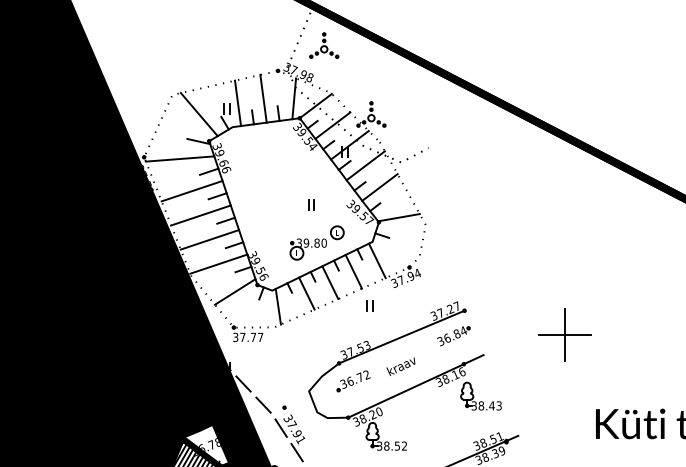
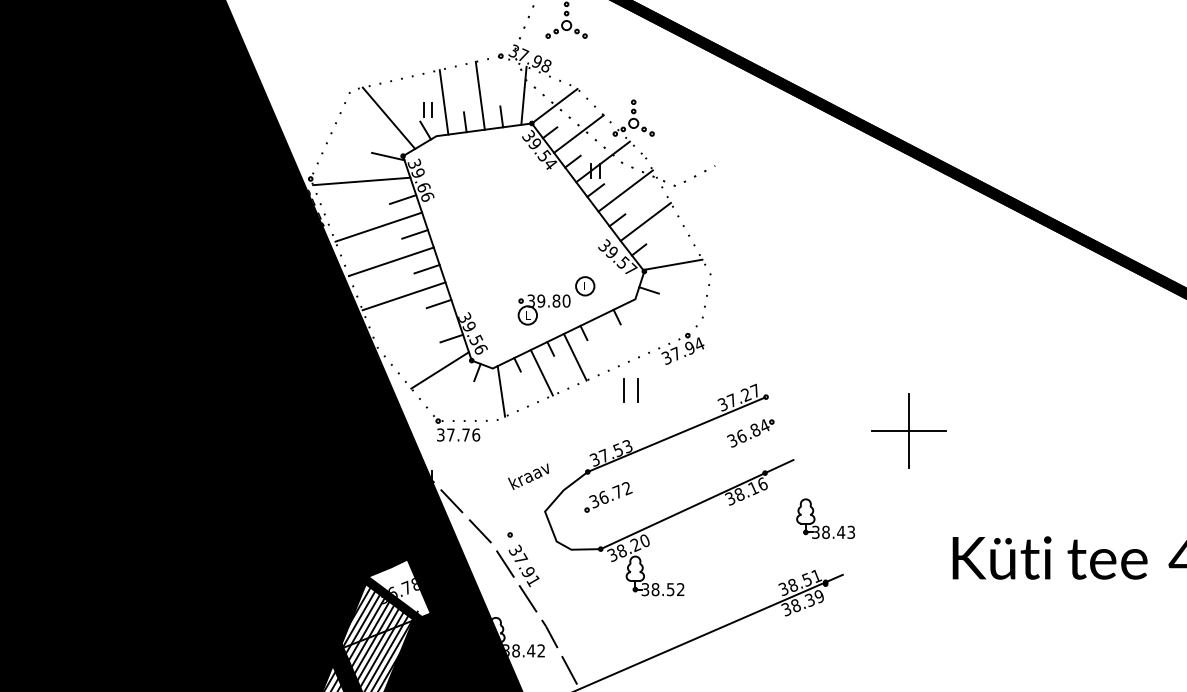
part: (311, 204) -> (548, 246), removed
line: (376, 260) -> (641, 325), removed
line: (218, 263) -> (416, 330), removed
line: (353, 271) -> (608, 341), removed
part: (369, 306) -> (630, 390), size x1.6
text: (260, 337) -> (476, 434), 37.77 -> 37.76
text: (400, 366) -> (528, 476), moved
part: (481, 401) -> (825, 525), moved

